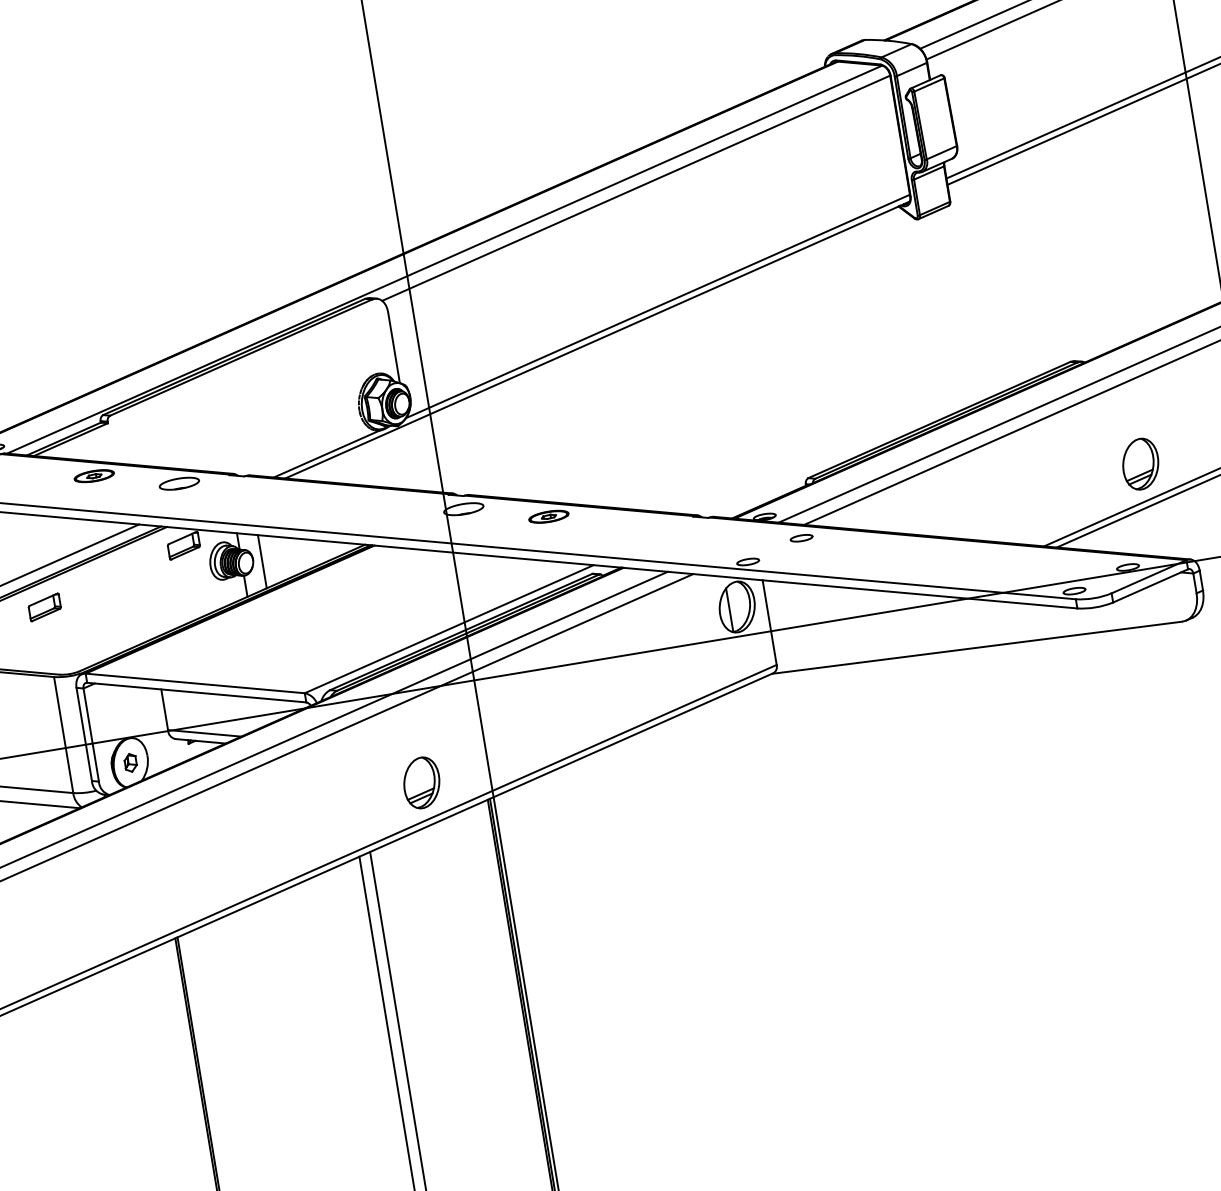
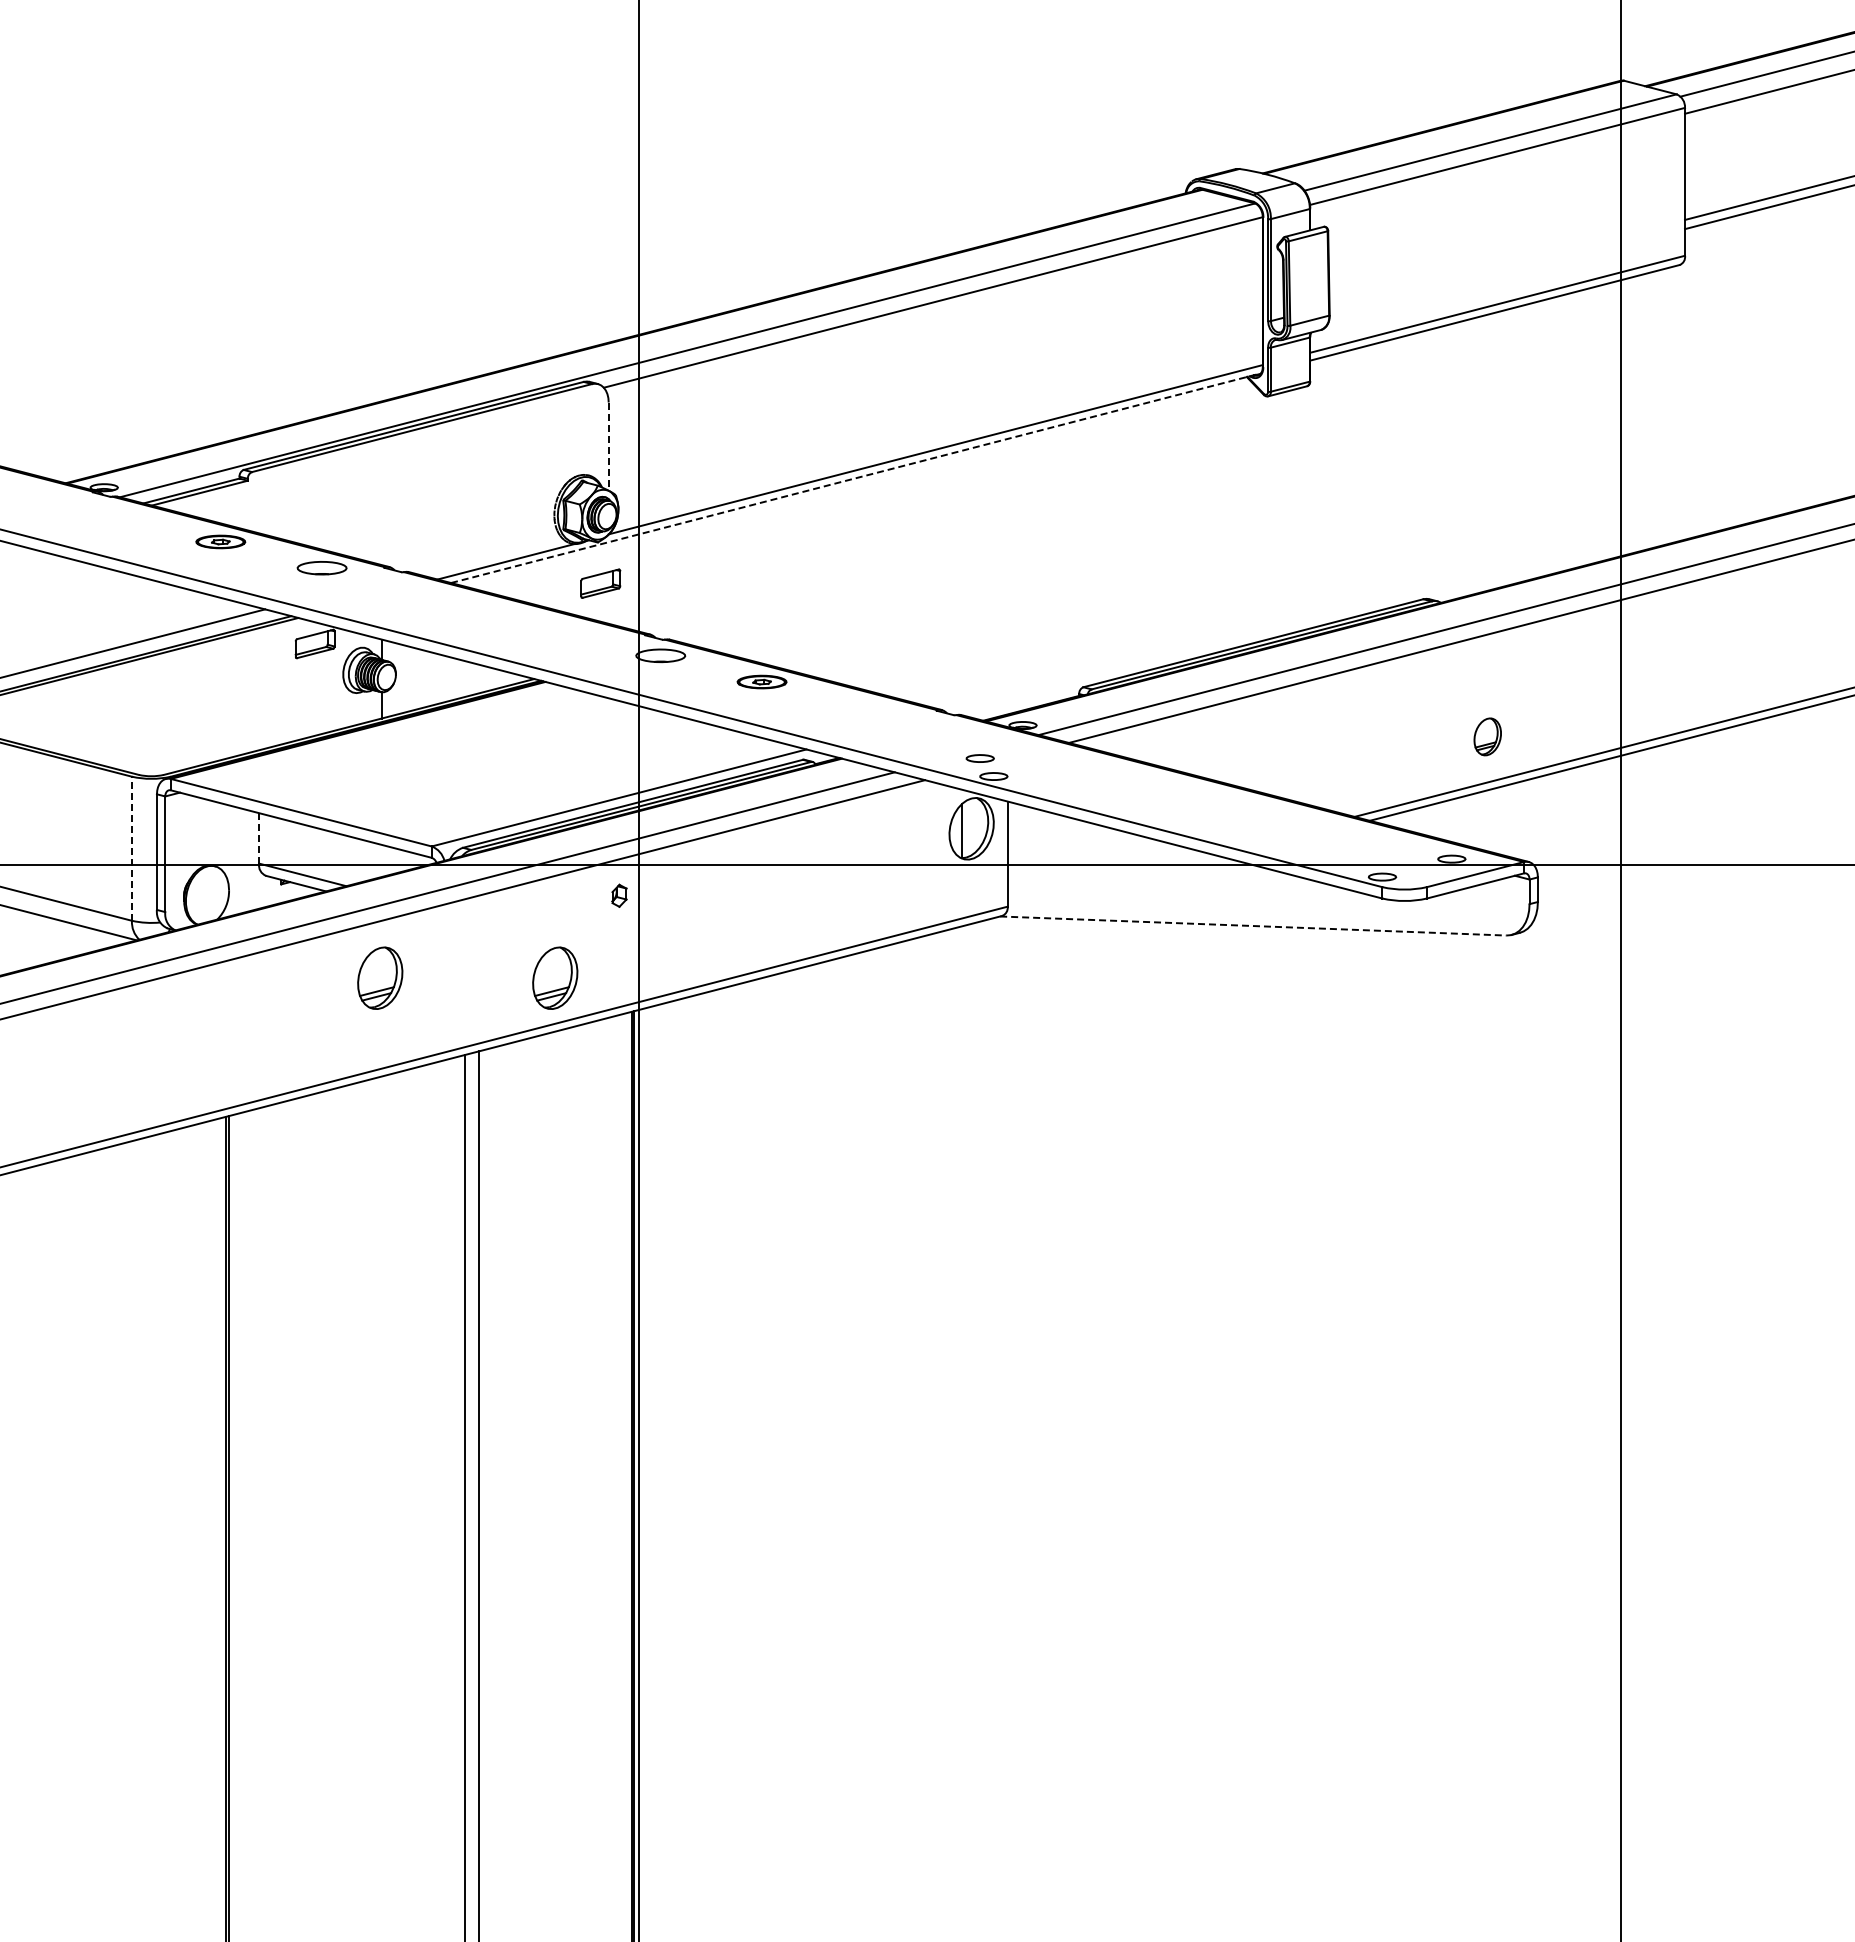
line: (597, 340) -> (856, 478), solid -> dashed
line: (393, 348) -> (608, 447), solid -> dashed
part: (1140, 463) -> (1487, 736), size x0.6
part: (801, 538) -> (979, 758), moved
line: (262, 562) -> (406, 679), removed
part: (44, 607) -> (600, 583), moved
line: (977, 648) -> (1253, 926), solid -> dashed
line: (165, 709) -> (259, 838), solid -> dashed
line: (63, 734) -> (131, 848), solid -> dashed
part: (130, 762) -> (619, 895), moved
part: (280, 805) -> (380, 977), added

